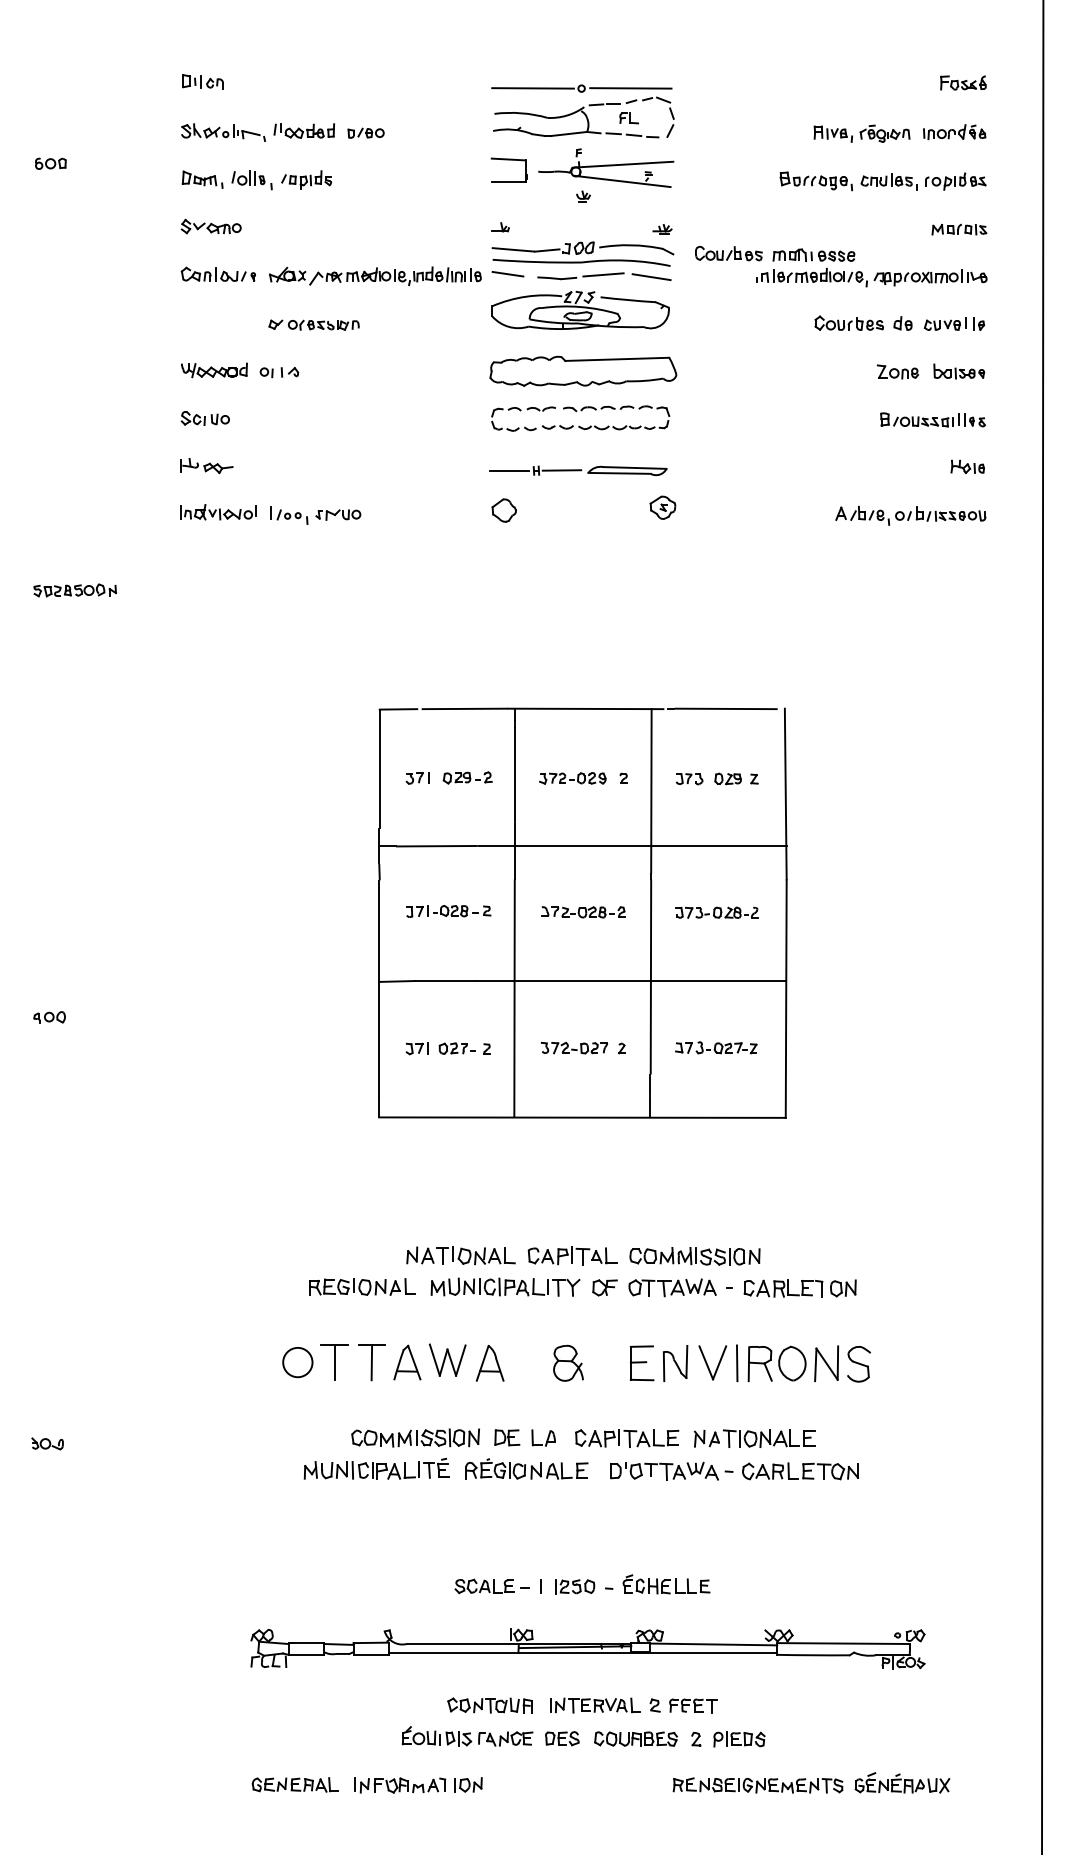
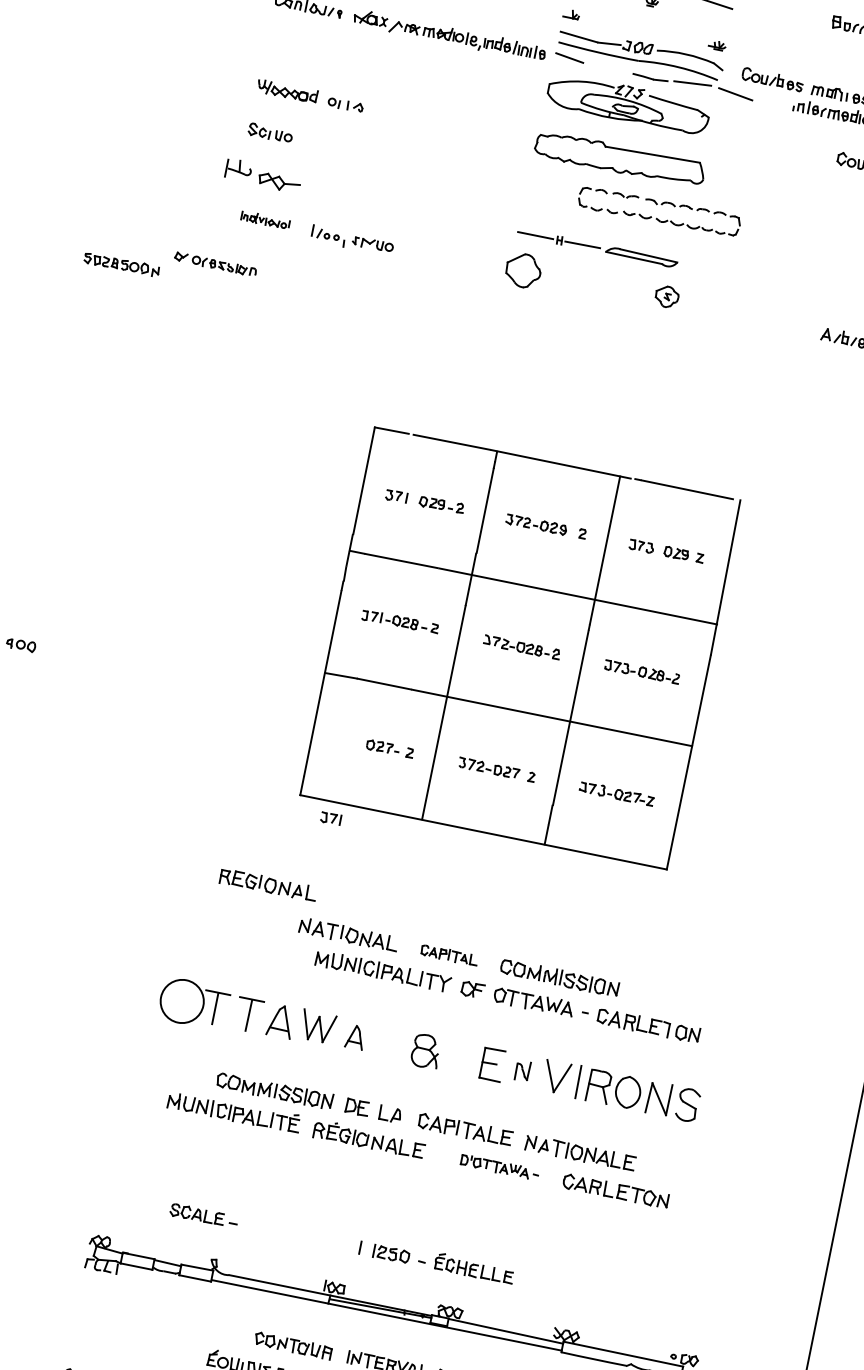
part: (604, 276) -> (693, 85), moved
part: (313, 324) -> (215, 263), moved
part: (581, 411) -> (661, 205), moved
part: (206, 466) -> (262, 176), size x1.6
part: (503, 510) -> (522, 270), size x1.6
part: (218, 512) -> (265, 220), size x0.7
part: (416, 1048) -> (330, 818), moved
part: (572, 1255) -> (449, 954), size x0.7
part: (362, 1286) -> (268, 884), moved
circle: (297, 1362) -> (181, 1001), size x1.6
part: (490, 1363) -> (355, 1037), size x0.7
part: (675, 1363) -> (522, 1070), size x0.6
part: (671, 1470) -> (499, 1166), size x0.7
part: (491, 1586) -> (203, 1215), moved

